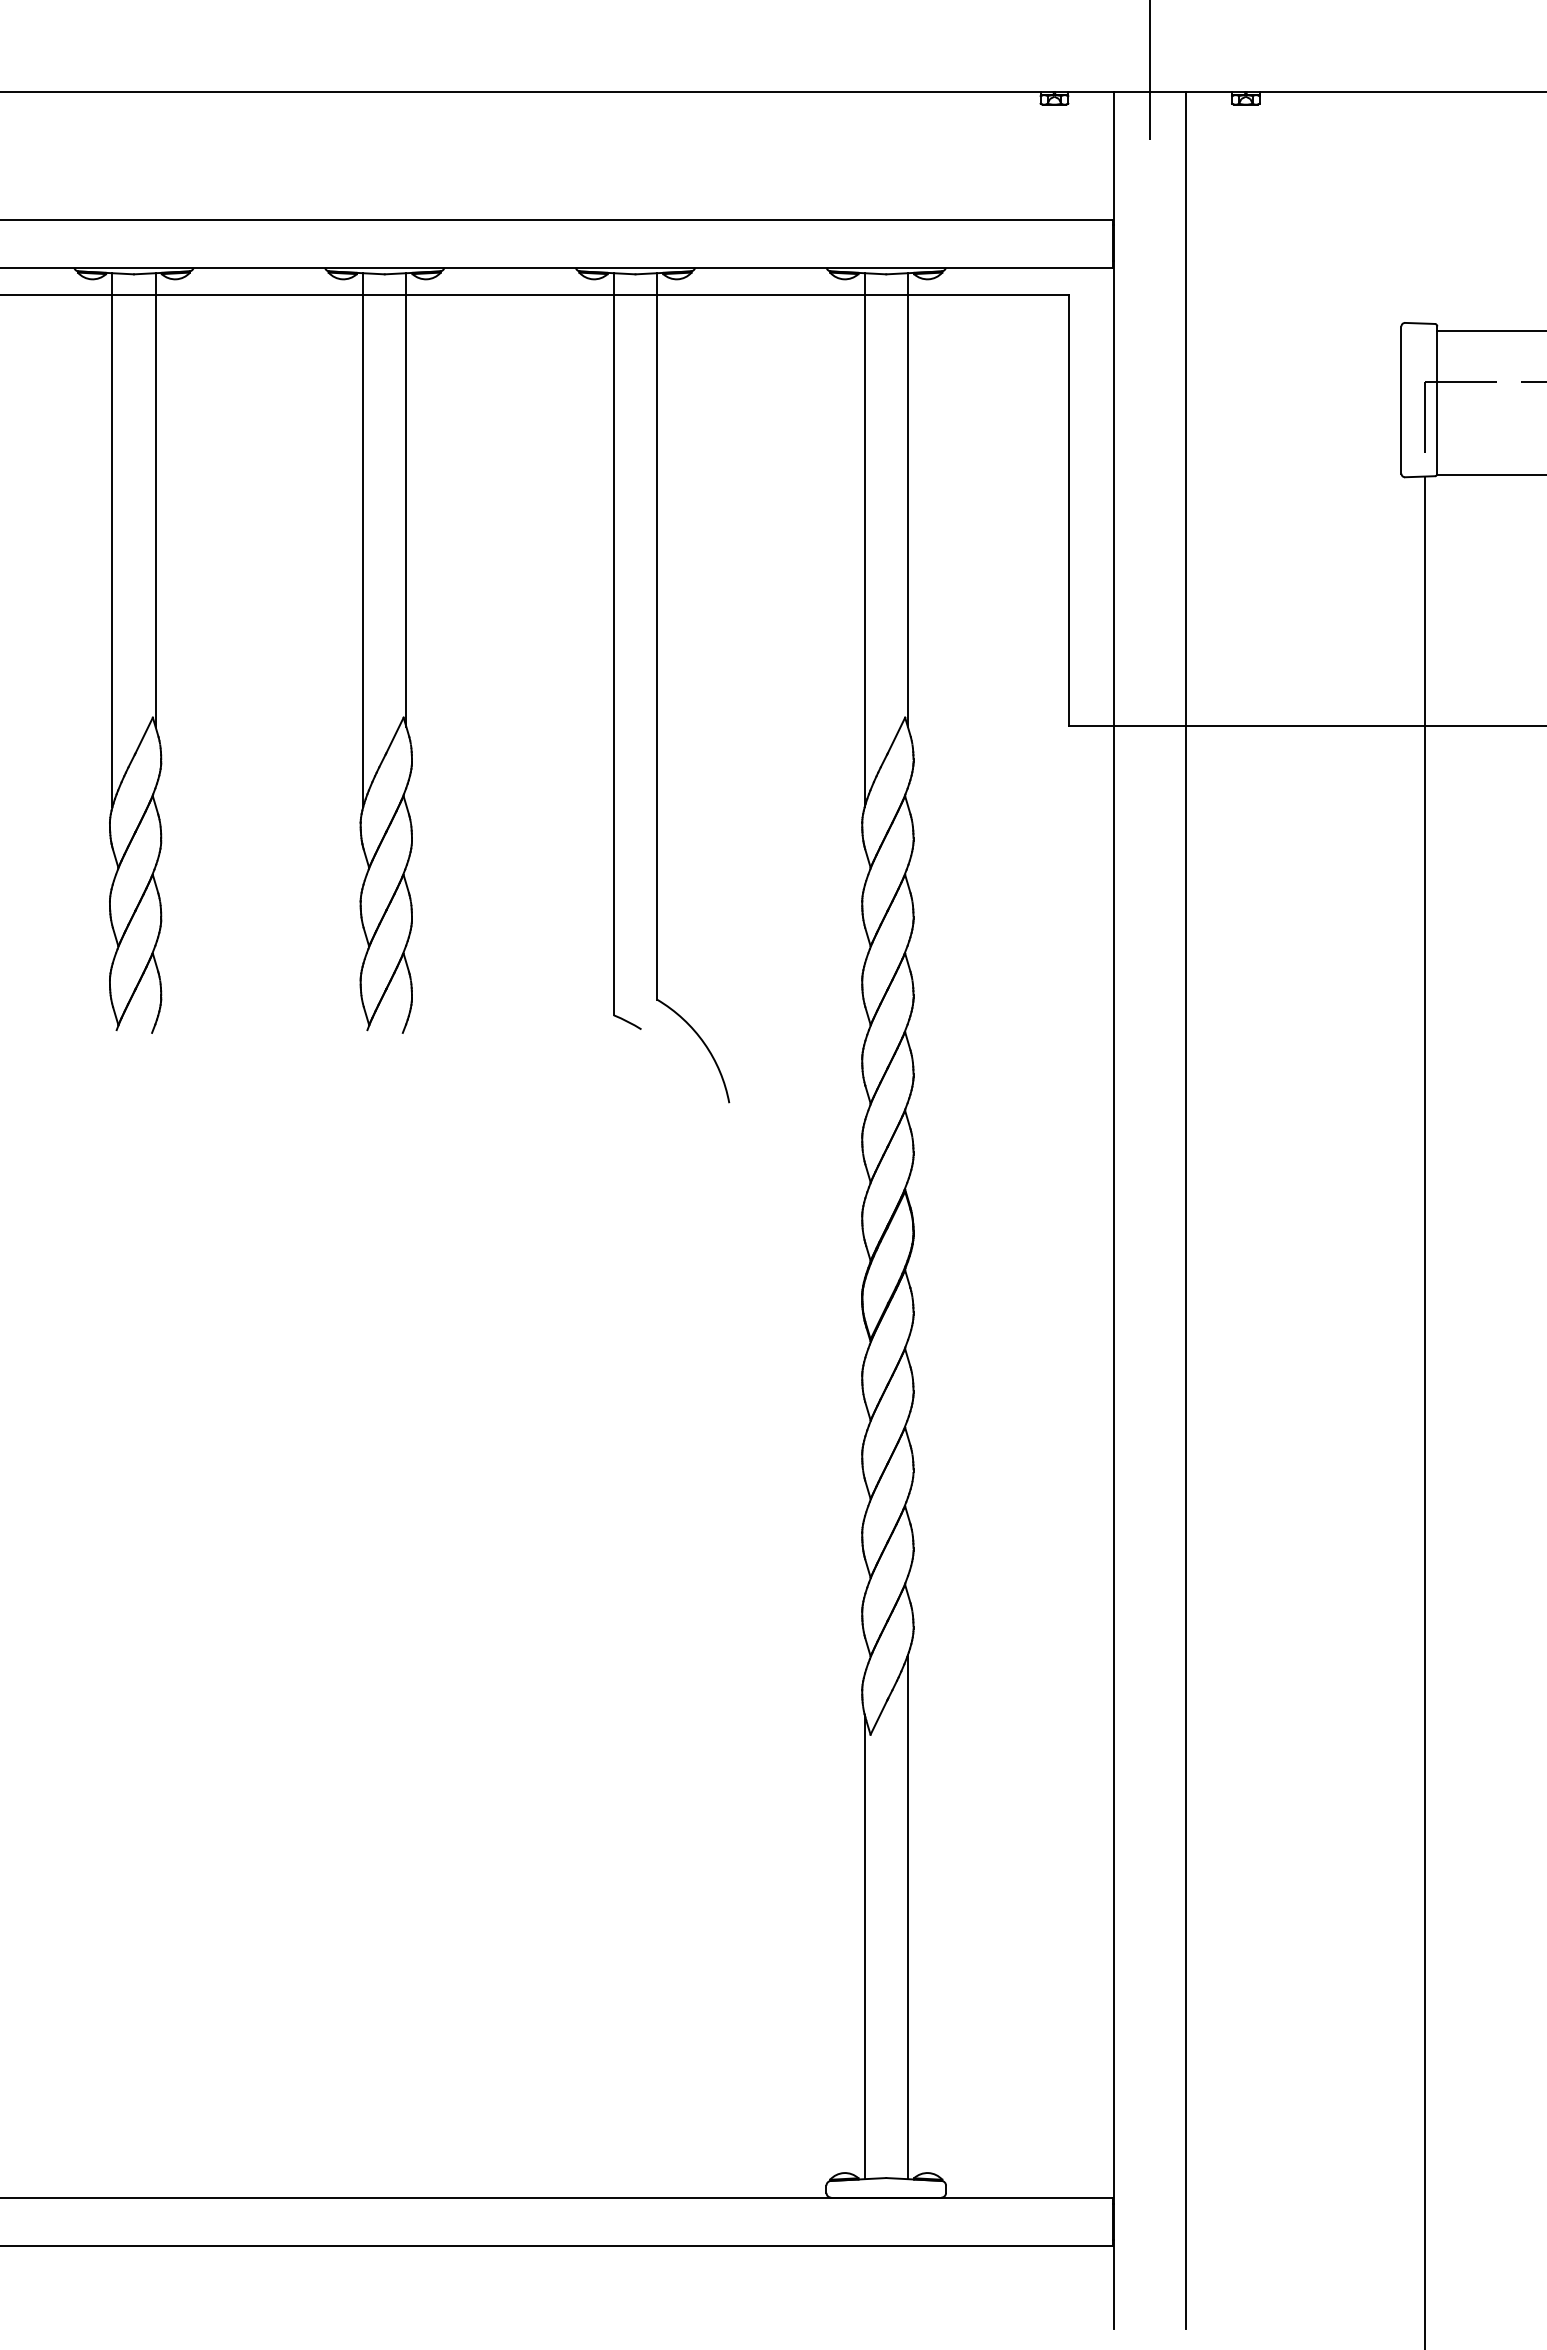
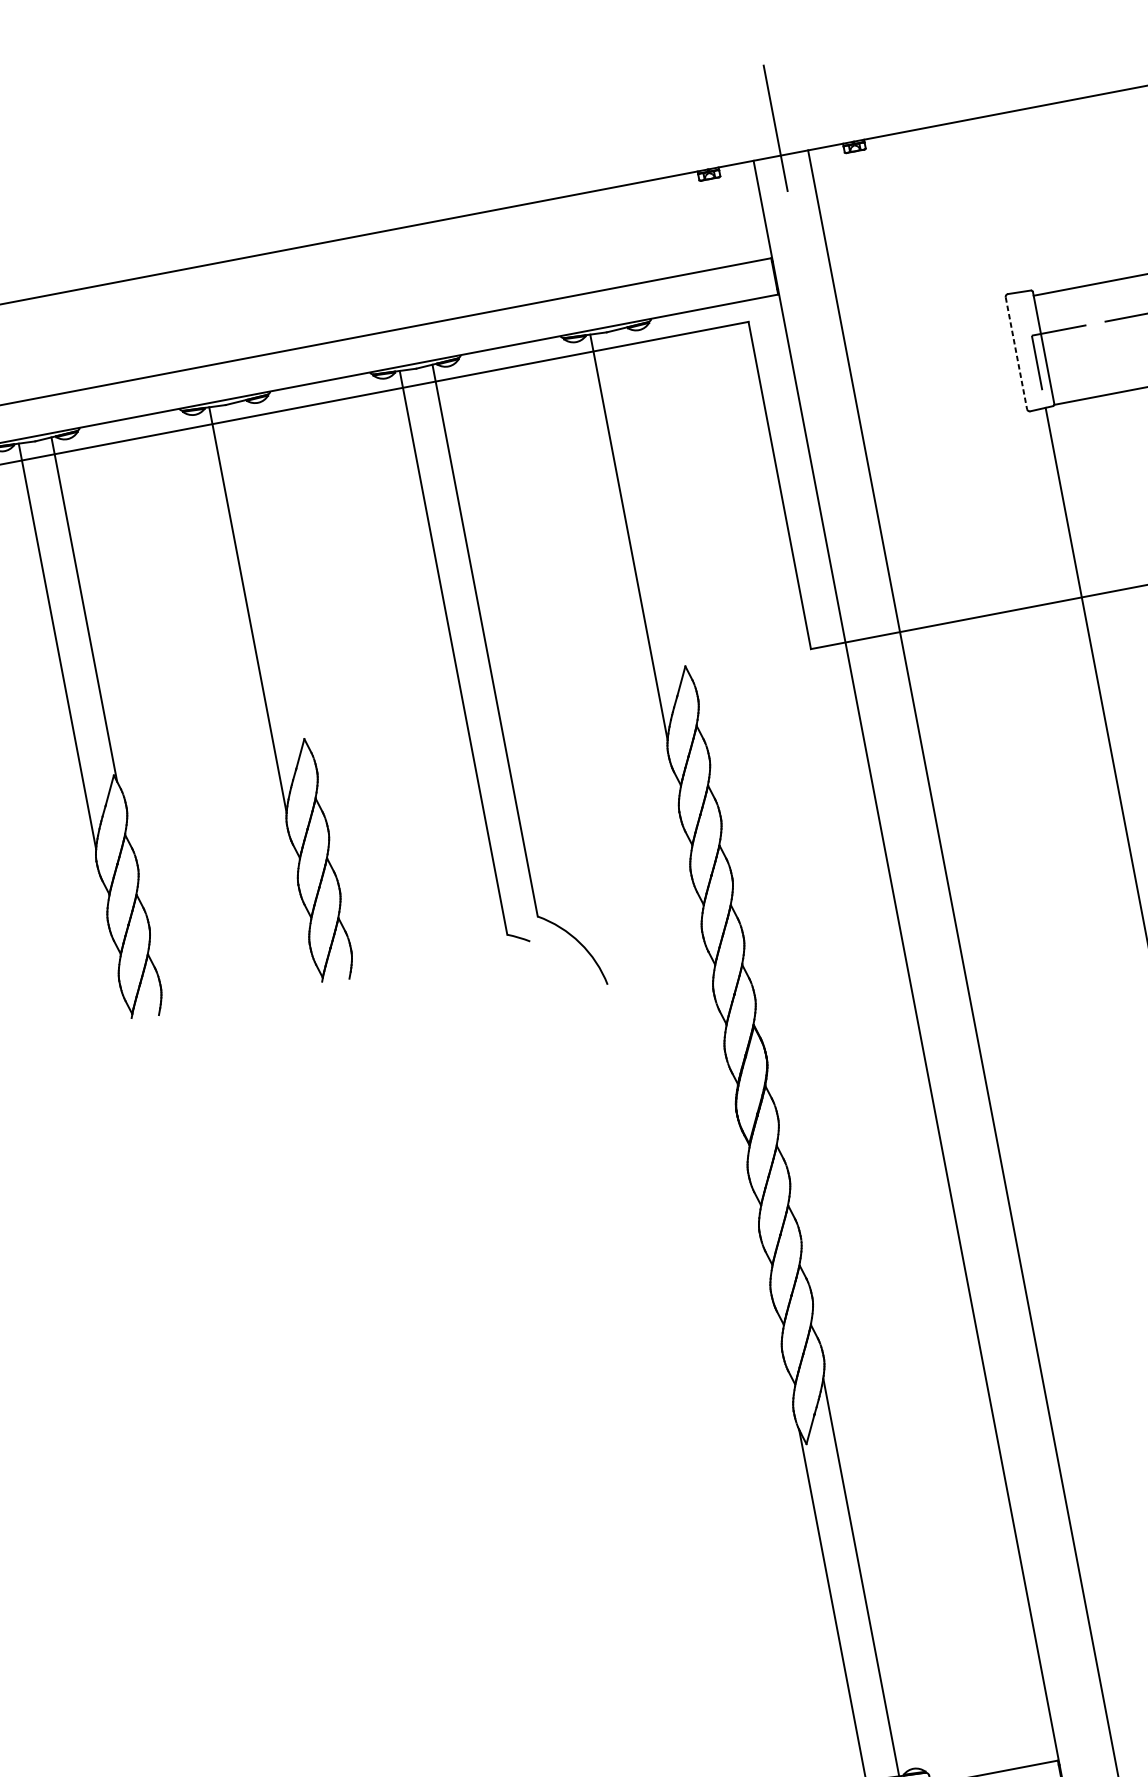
line: (1401, 400) -> (1016, 353), solid -> dashed
line: (406, 499) -> (274, 572), removed
line: (907, 499) -> (655, 500), removed

